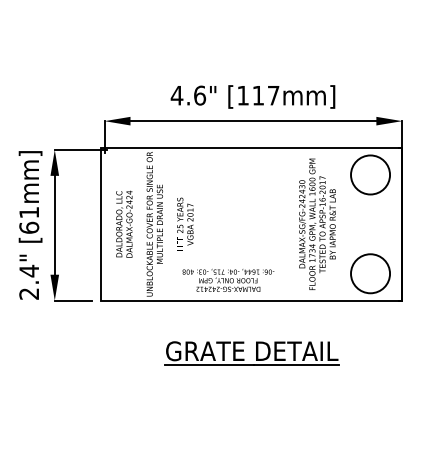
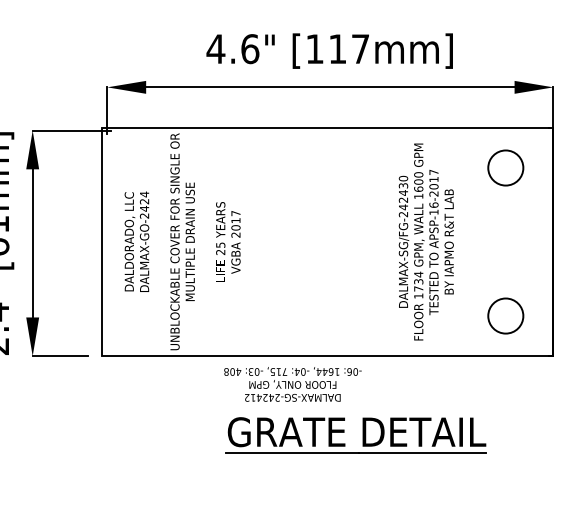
circle: (370, 174) -> (505, 167), size x0.6
circle: (370, 273) -> (505, 315), size x0.6
text: (228, 279) -> (292, 383), moved
part: (251, 353) -> (355, 435), moved

